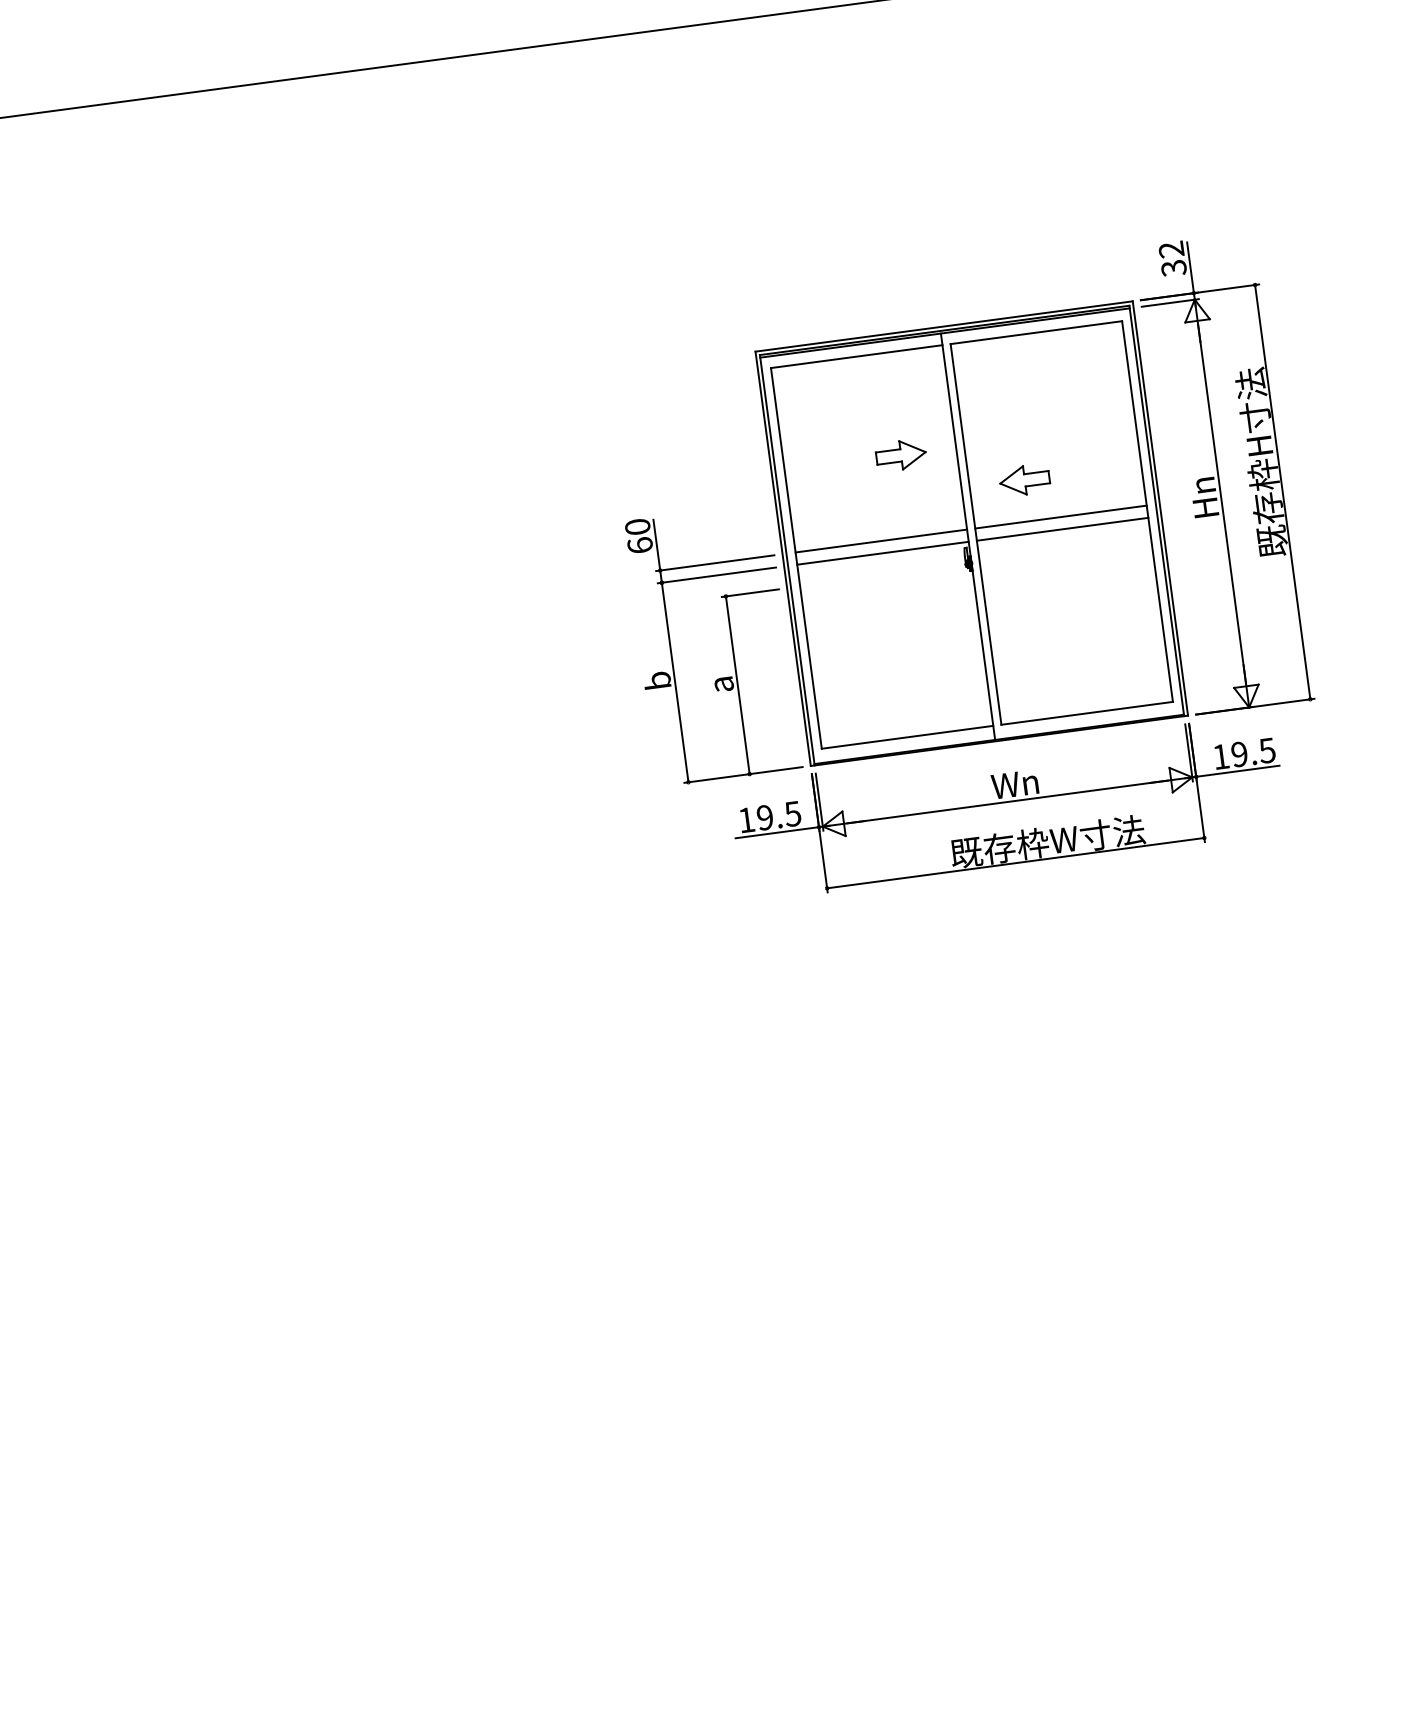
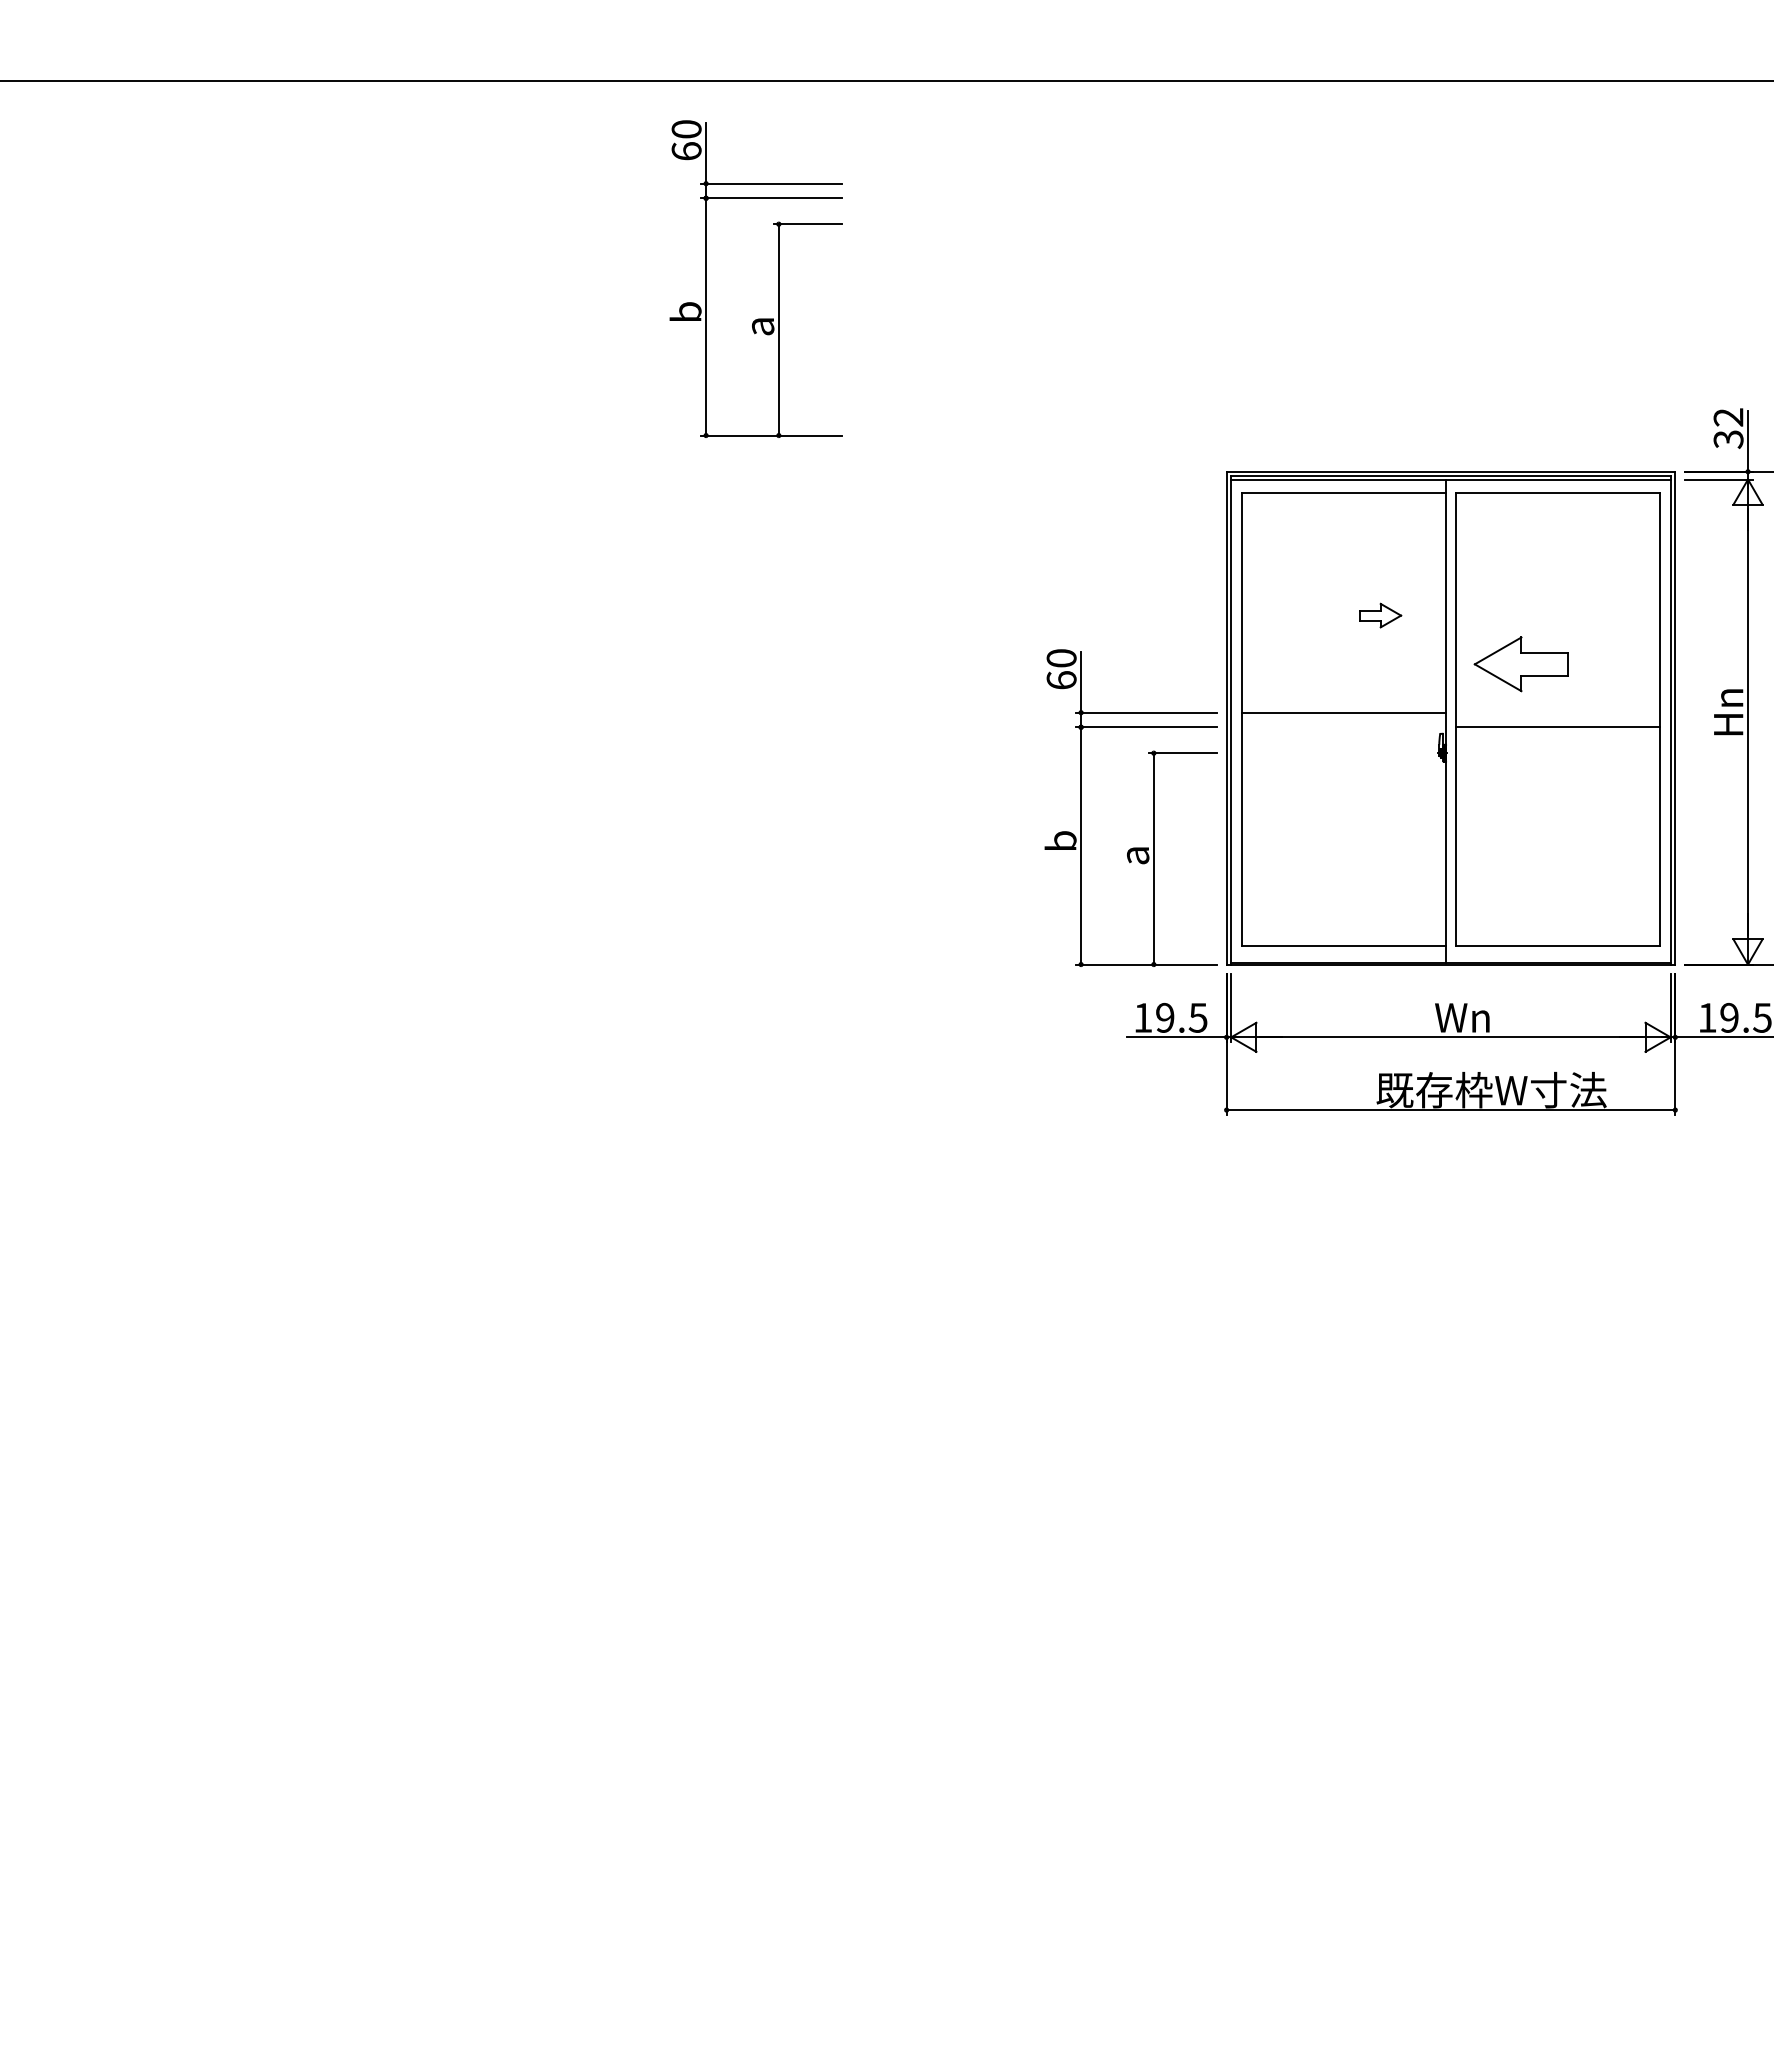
part: (357, 239) -> (778, 278), added
part: (901, 455) -> (1380, 615), size x0.7
part: (1024, 479) -> (1520, 663), size x1.6
line: (1060, 516) -> (1557, 712), removed
line: (883, 553) -> (1344, 727), removed

